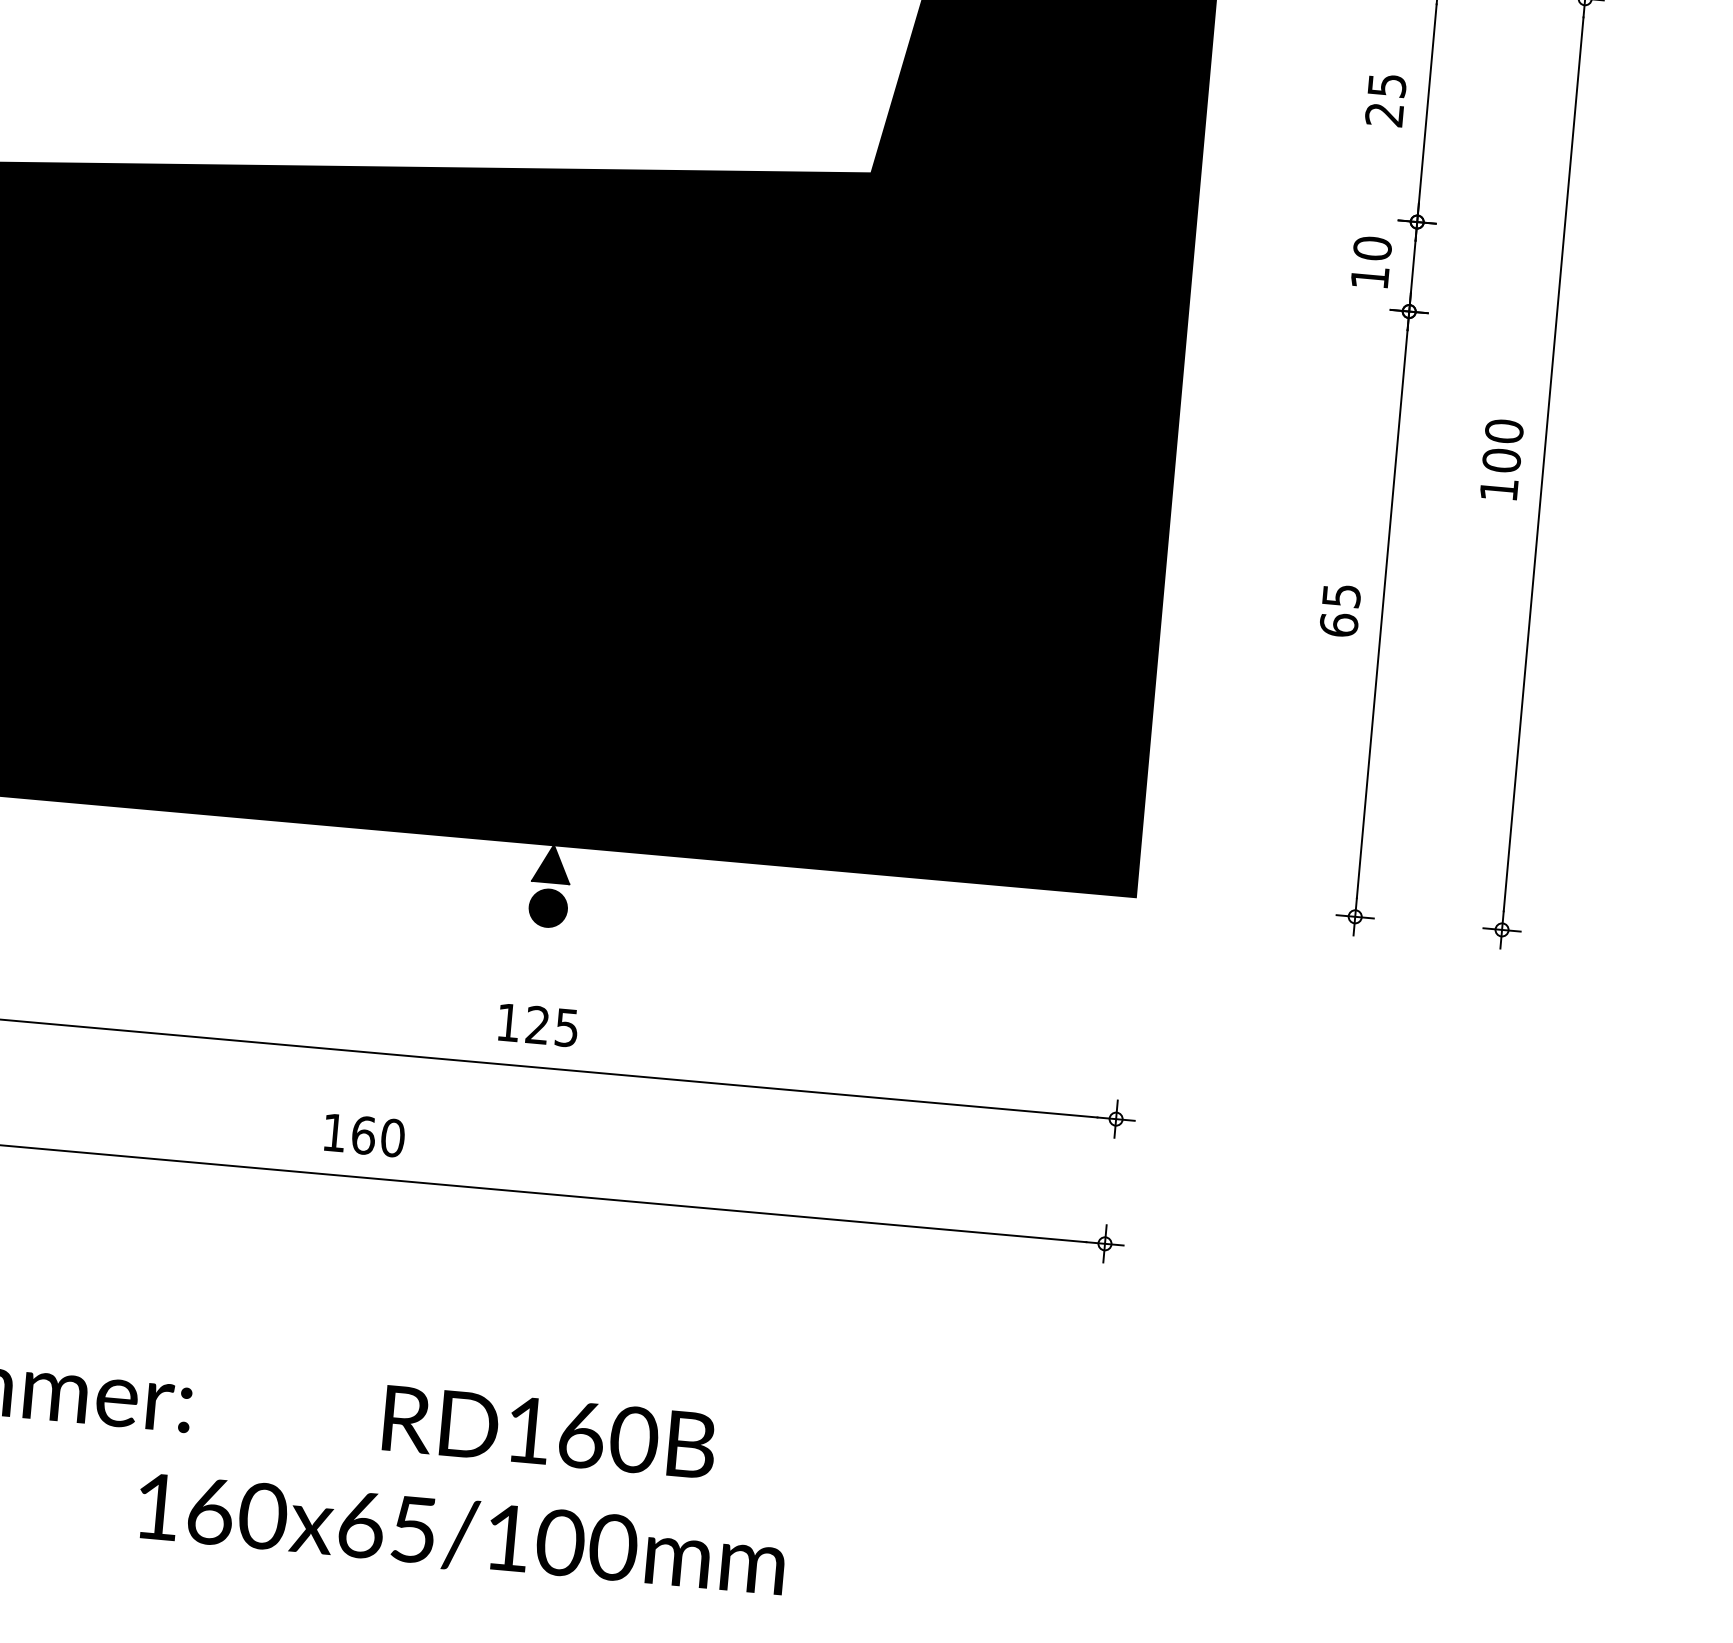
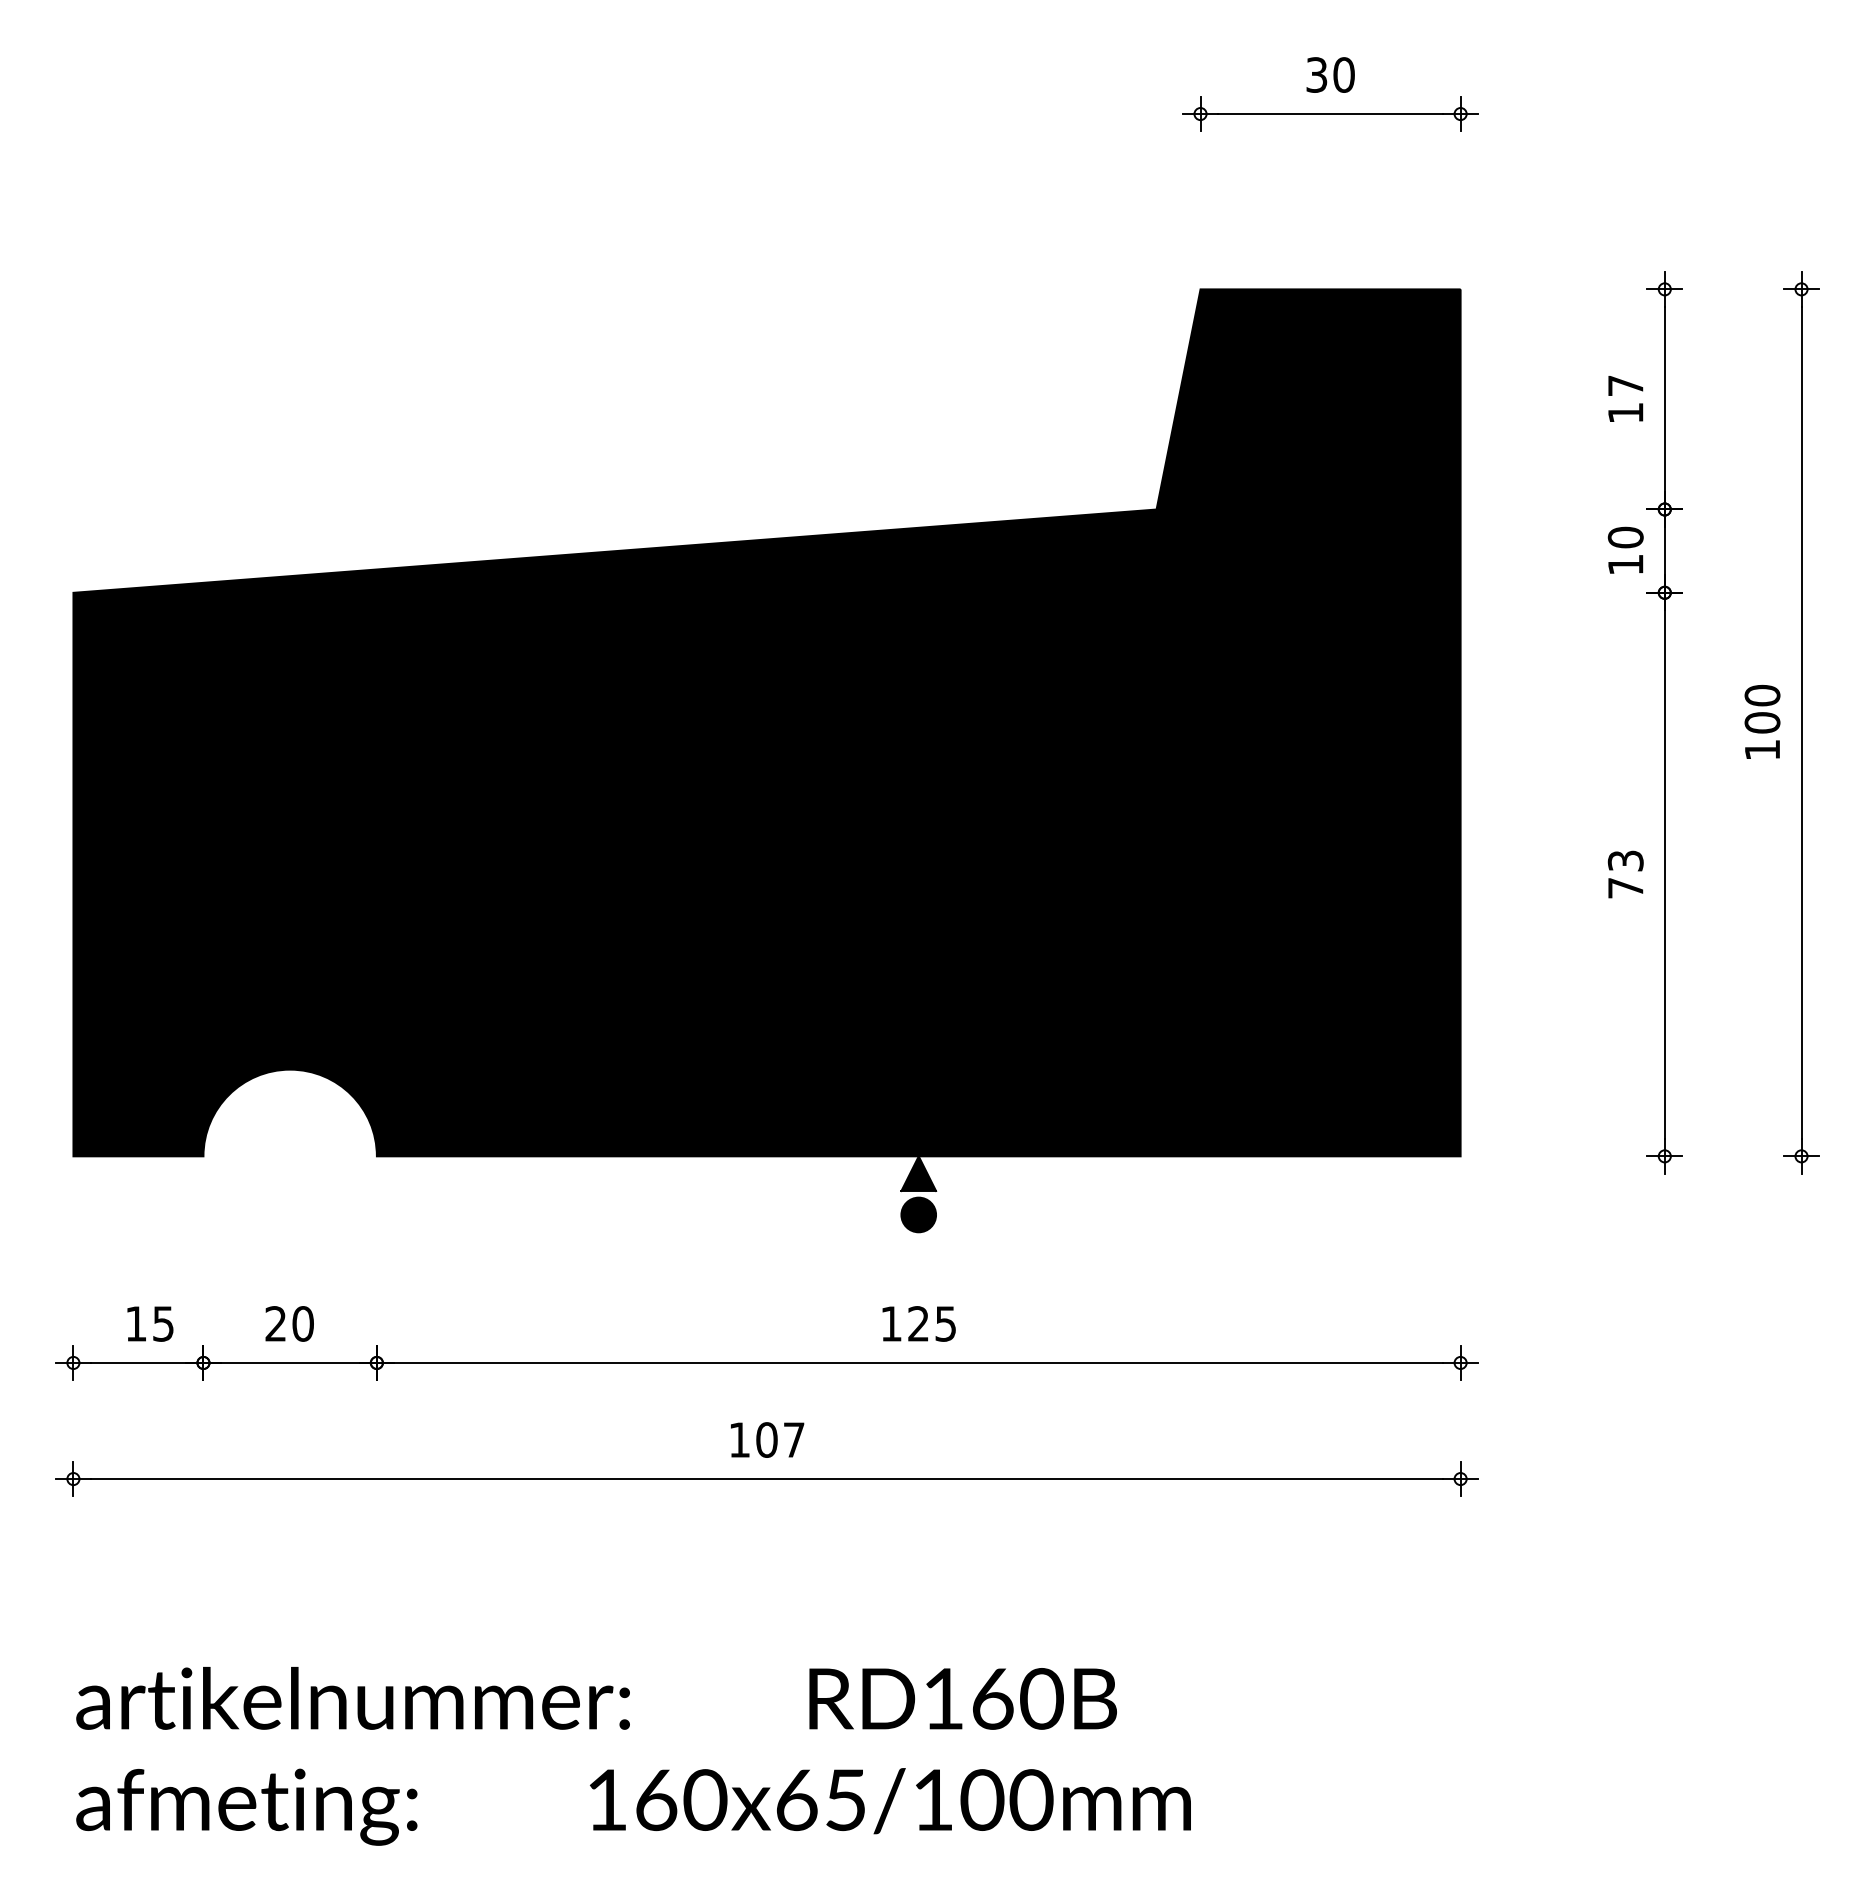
text: (1385, 100) -> (1625, 399), 25 -> 17
text: (1340, 610) -> (1625, 874), 65 -> 73
text: (378, 1136) -> (780, 1439), 160 -> 107

